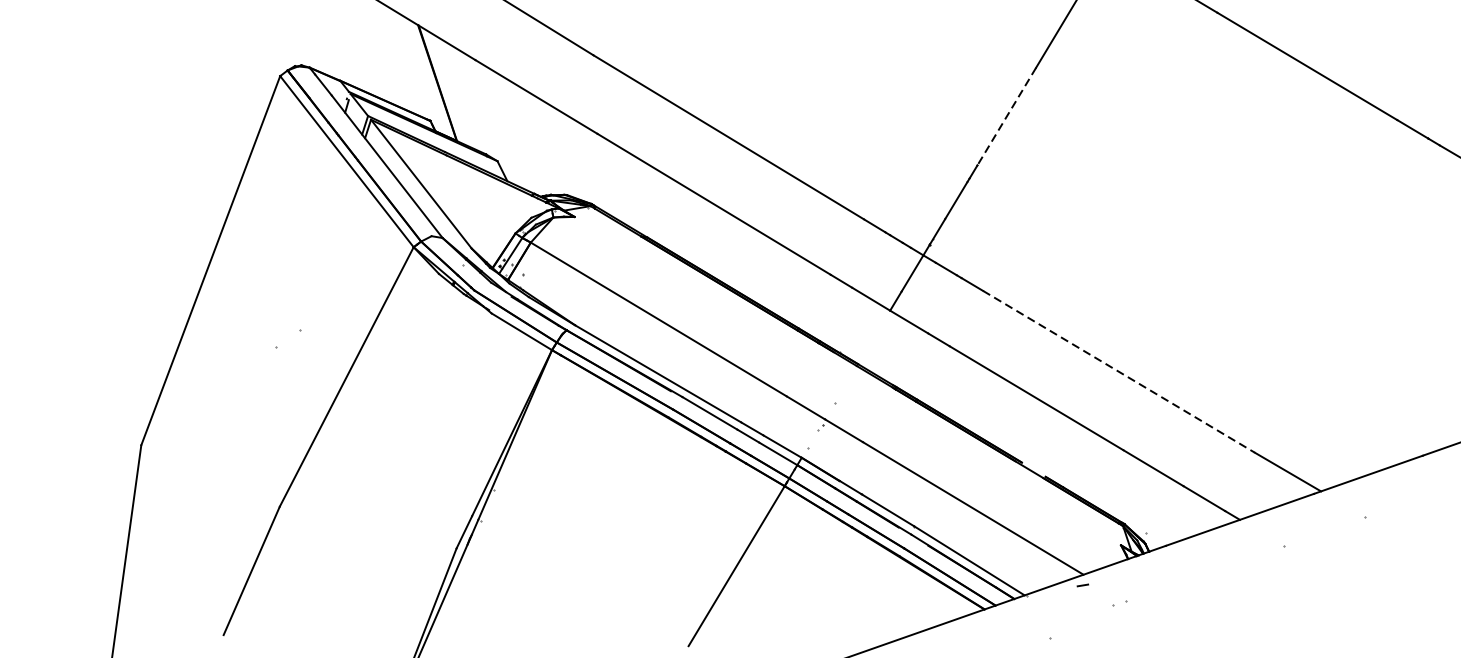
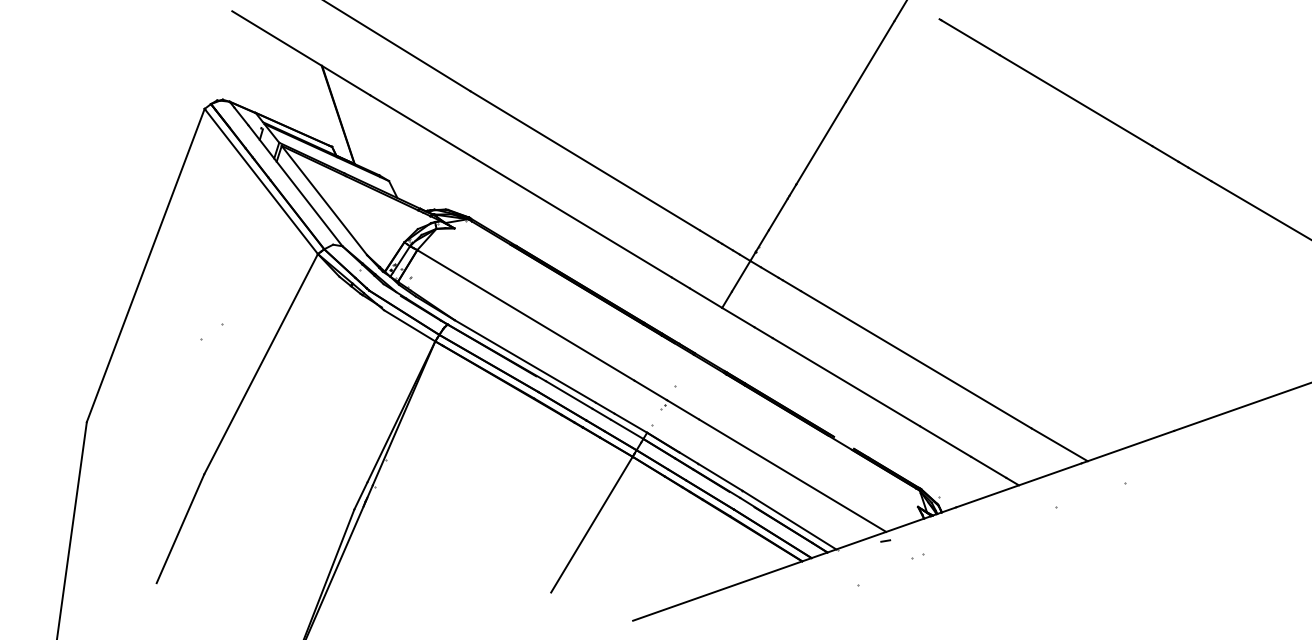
line: (1006, 116) -> (820, 143), dashed -> solid
line: (1119, 372) -> (916, 360), dashed -> solid

